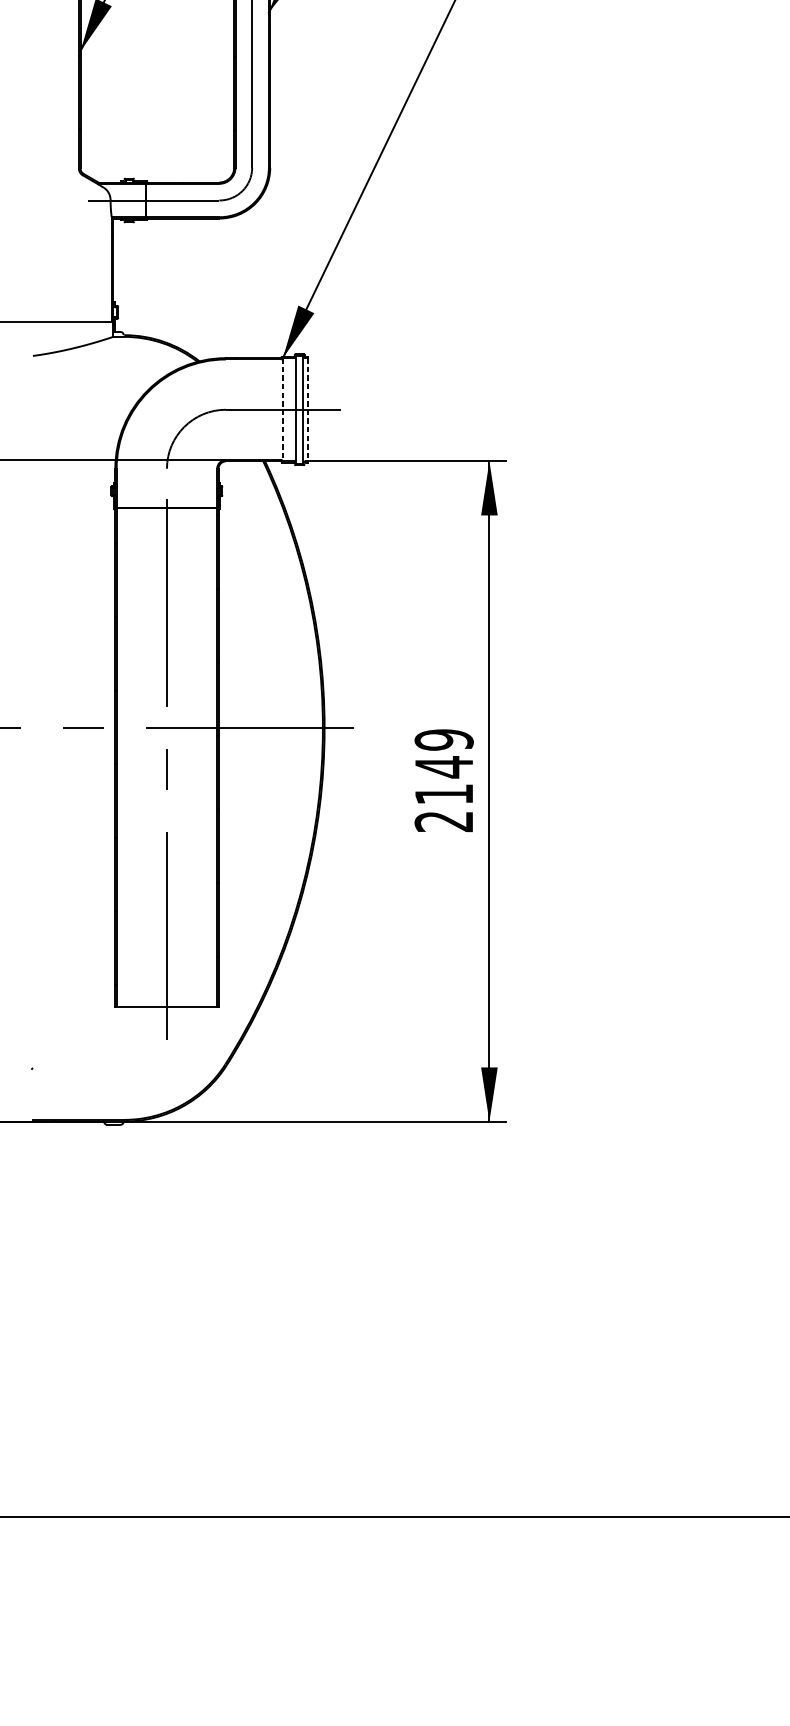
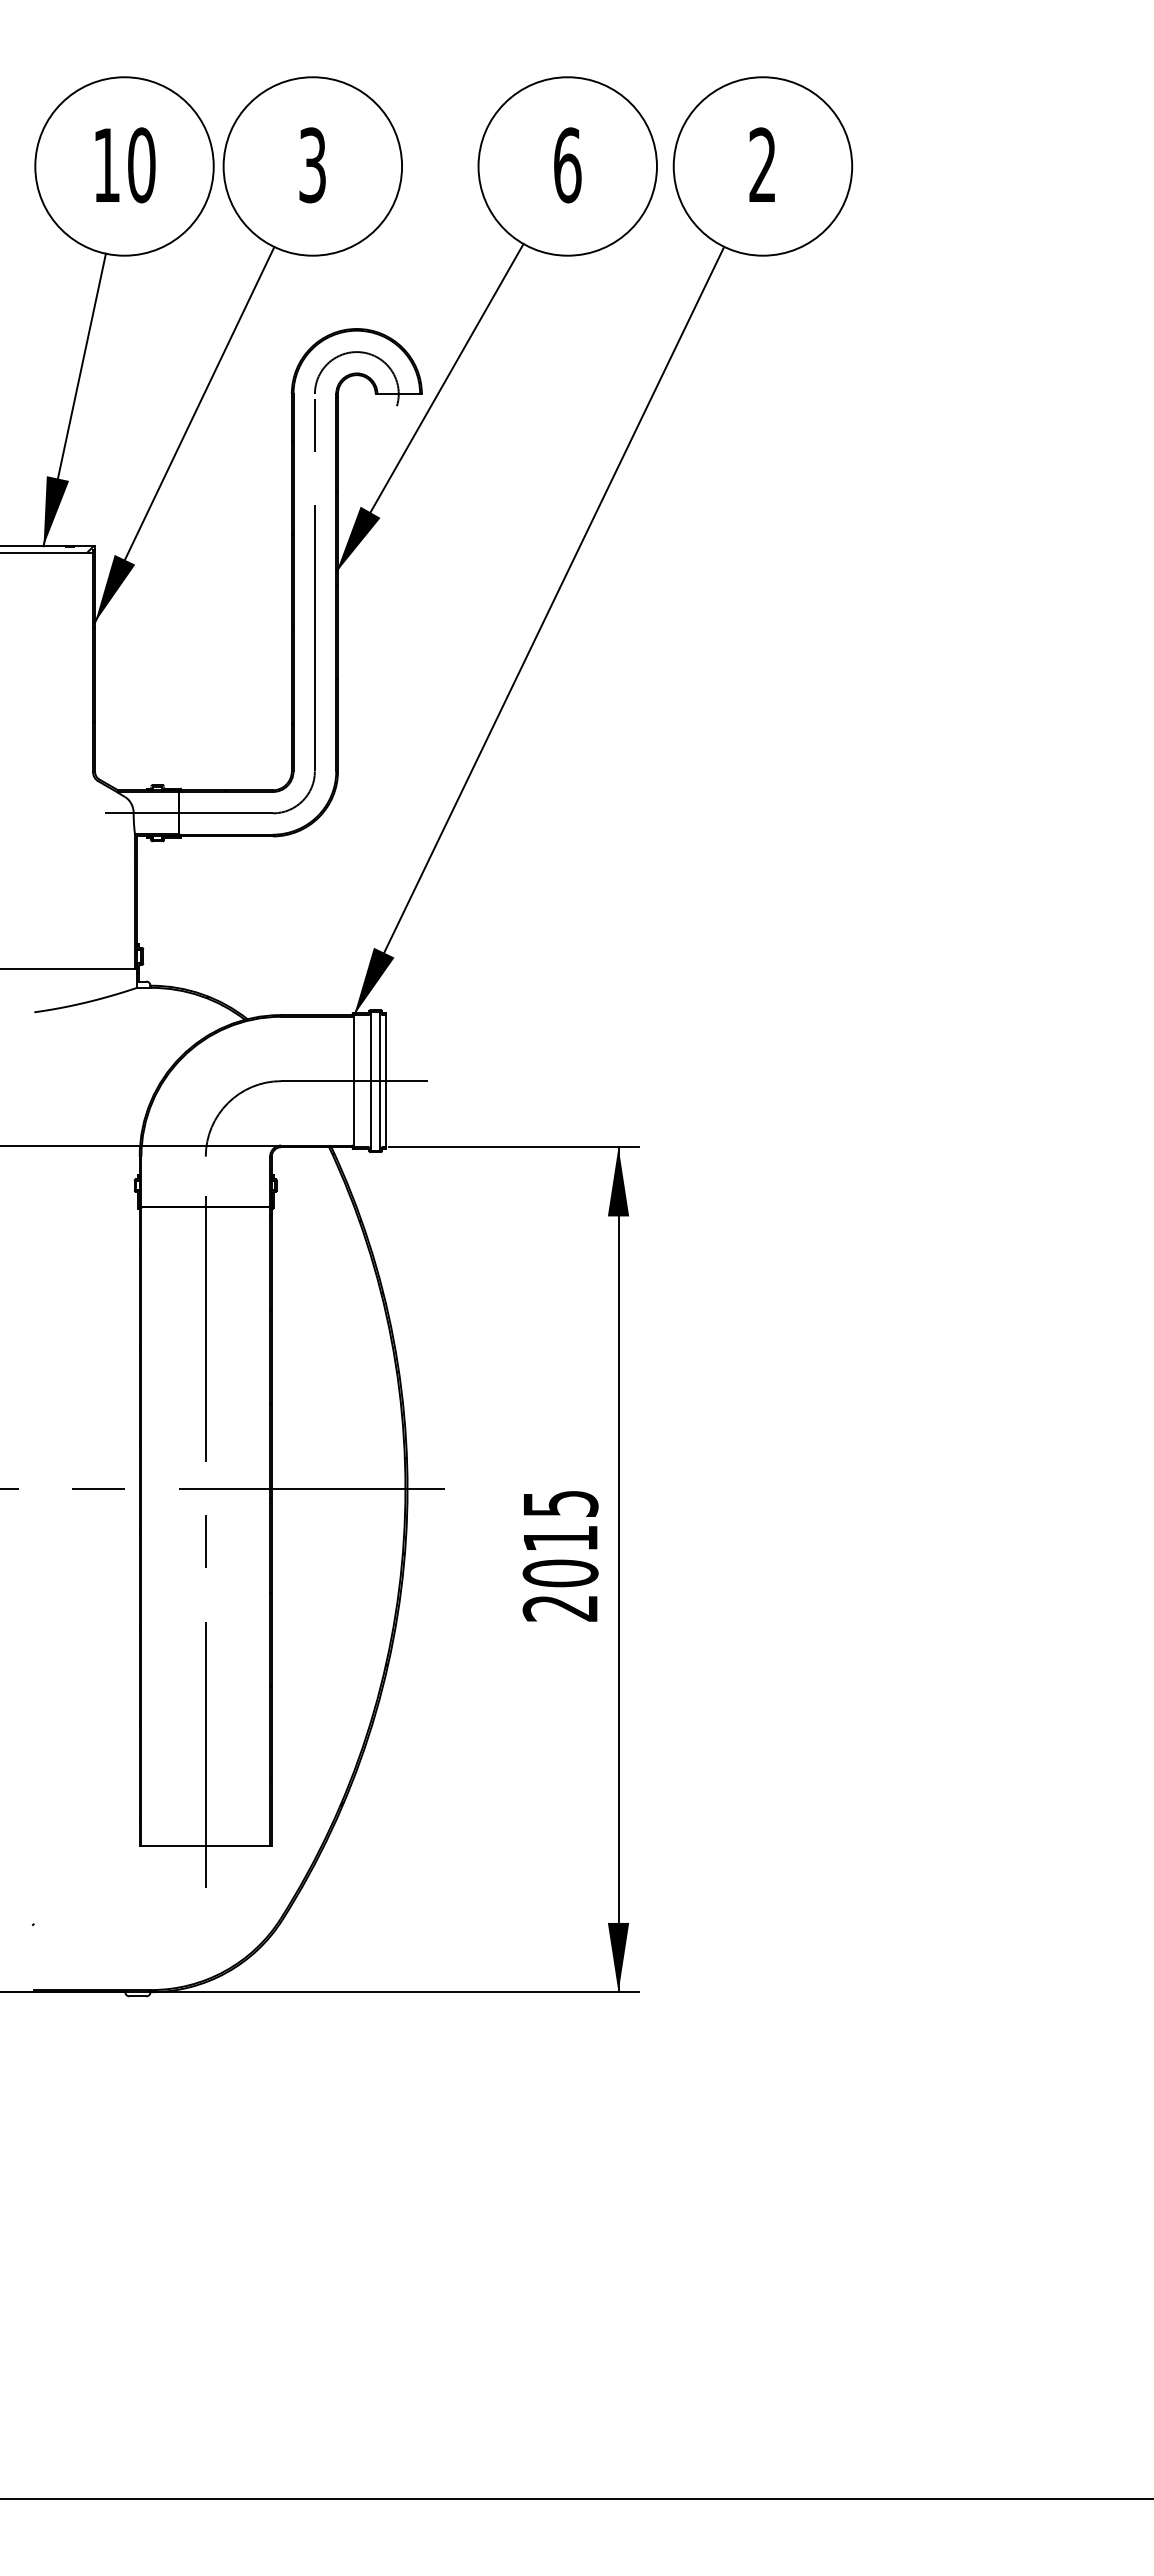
line: (283, 410) -> (354, 1081), dashed -> solid
line: (308, 410) -> (386, 1081), dashed -> solid
text: (444, 767) -> (560, 1538), 2149 -> 2015

